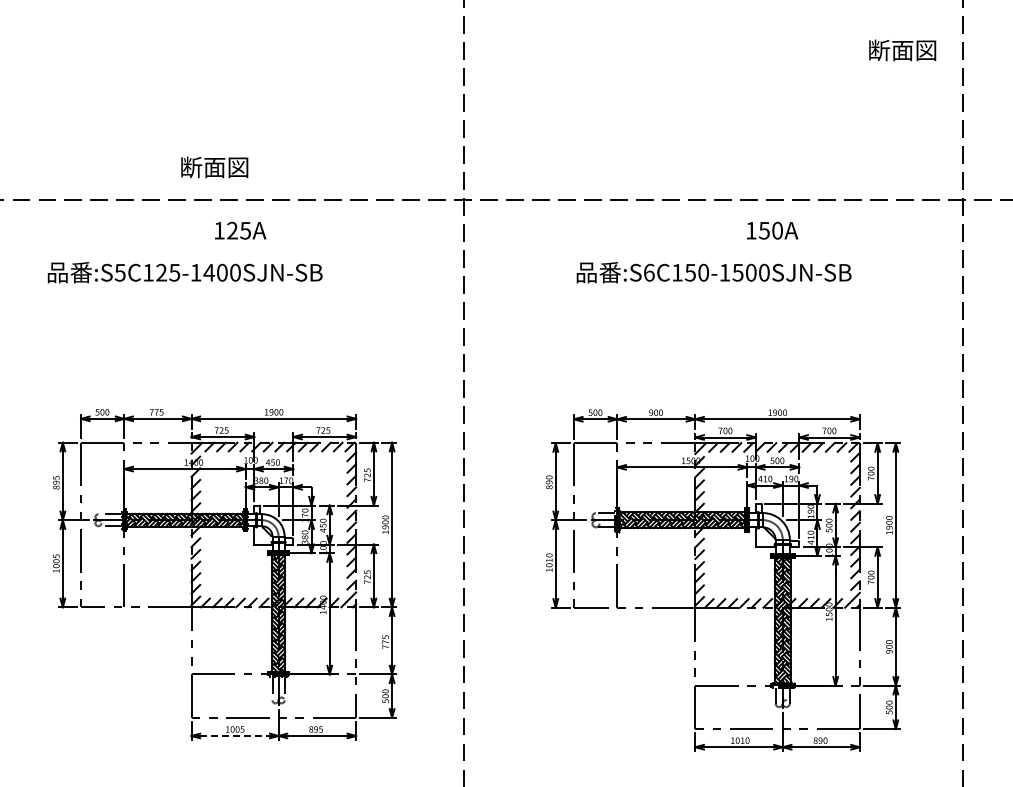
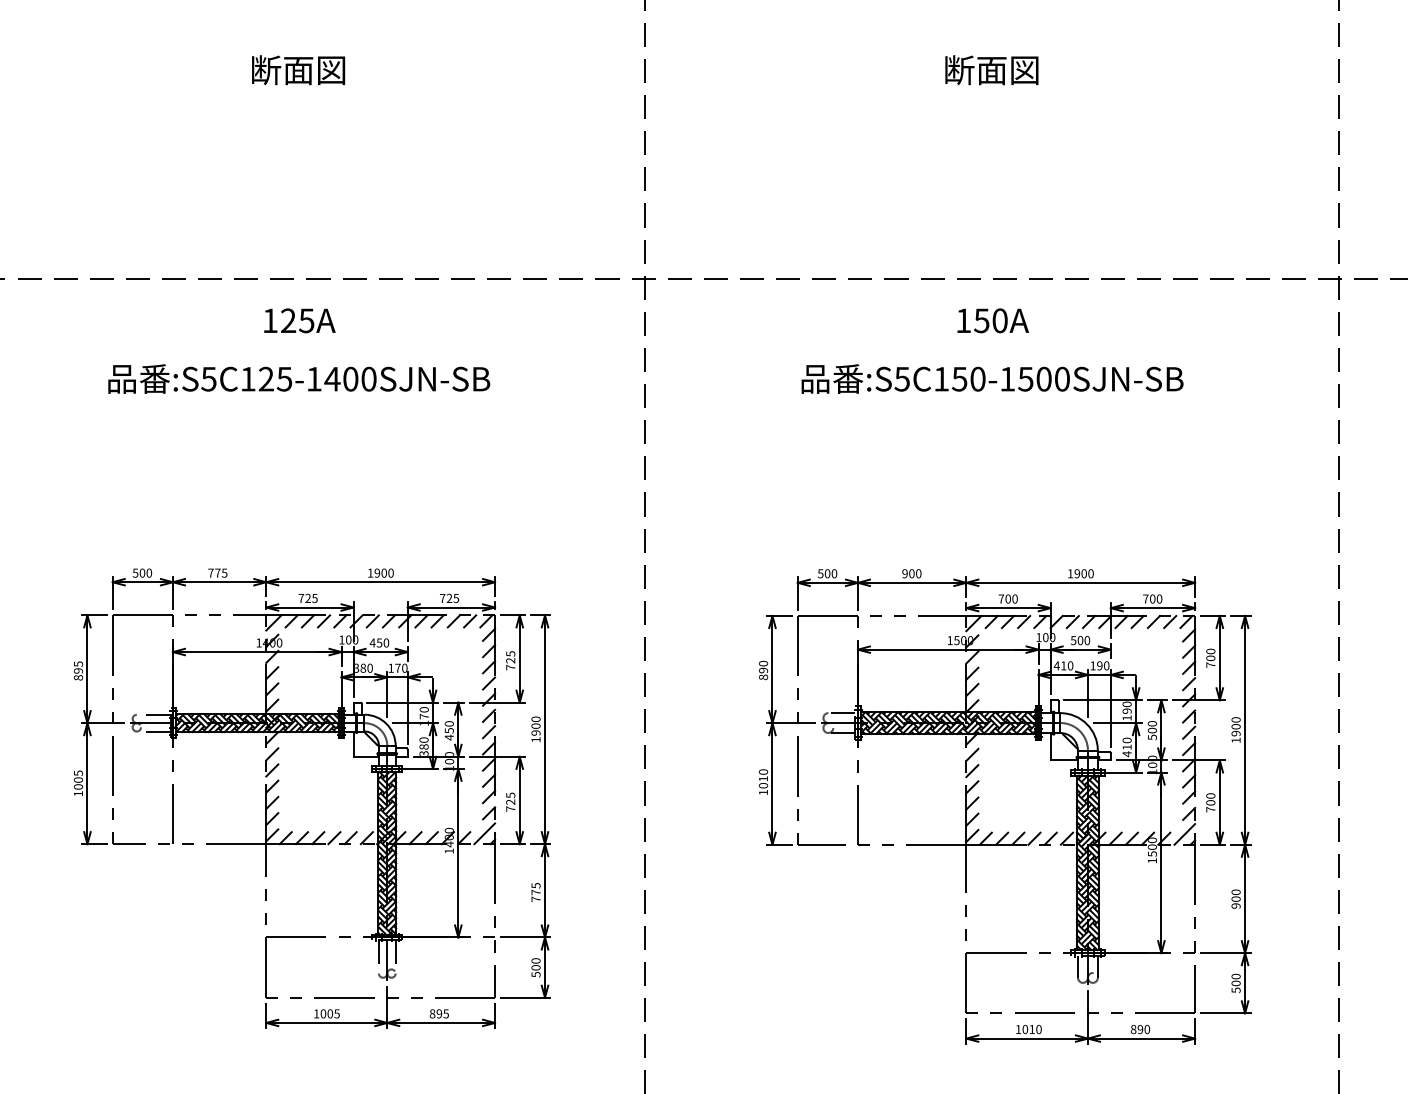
text: (902, 50) -> (991, 70), moved
text: (214, 167) -> (298, 70), moved
text: (240, 230) -> (299, 320), moved
text: (772, 230) -> (993, 320), moved
text: (184, 272) -> (298, 378), moved
text: (648, 272) -> (901, 378), :S6C150-1500SJN-SB -> :S5C150-1500SJN-SB
line: (235, 736) -> (327, 1023), dashed -> solid

